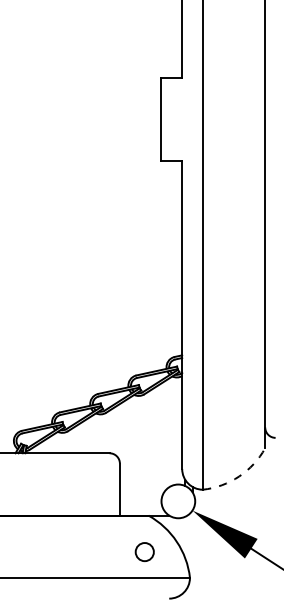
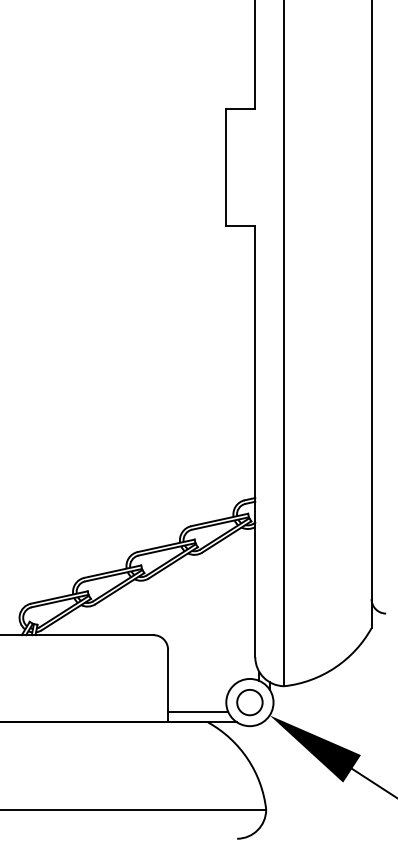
arc: (239, 476) -> (335, 667), dashed -> solid
line: (141, 508) -> (198, 712), added
circle: (144, 552) -> (249, 702), moved

